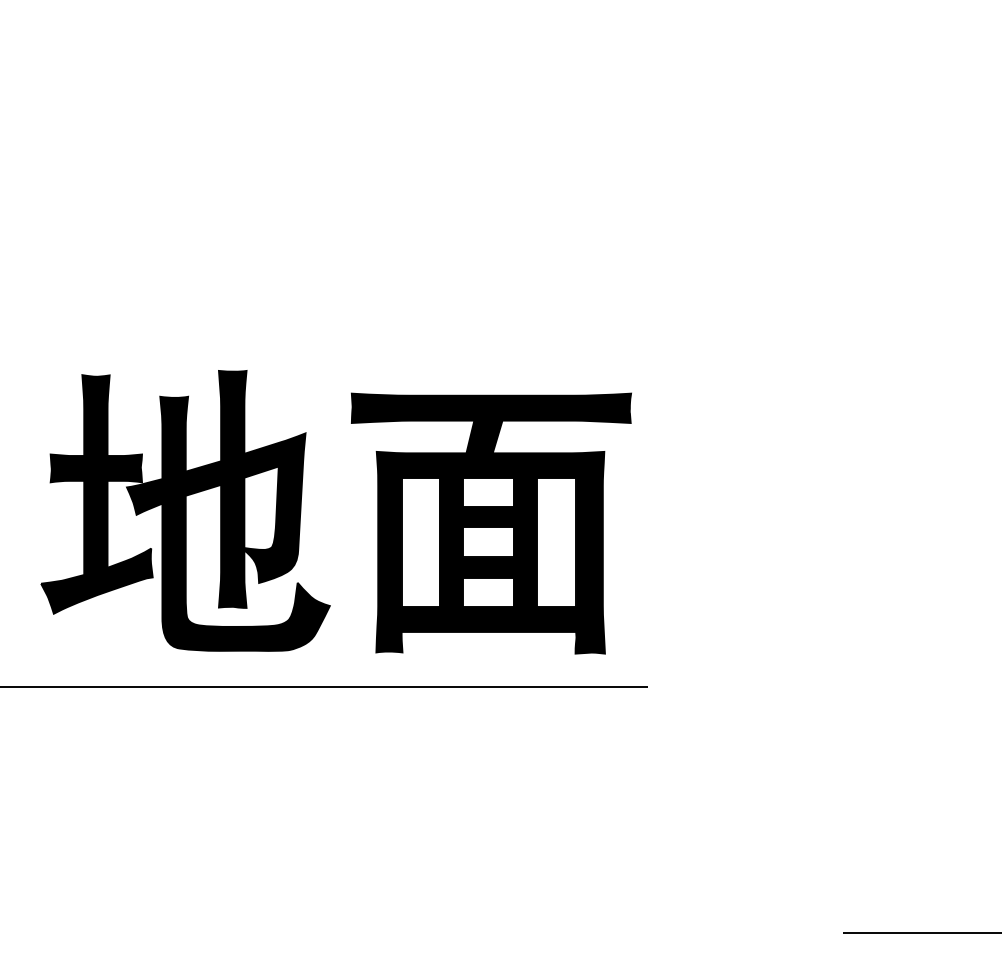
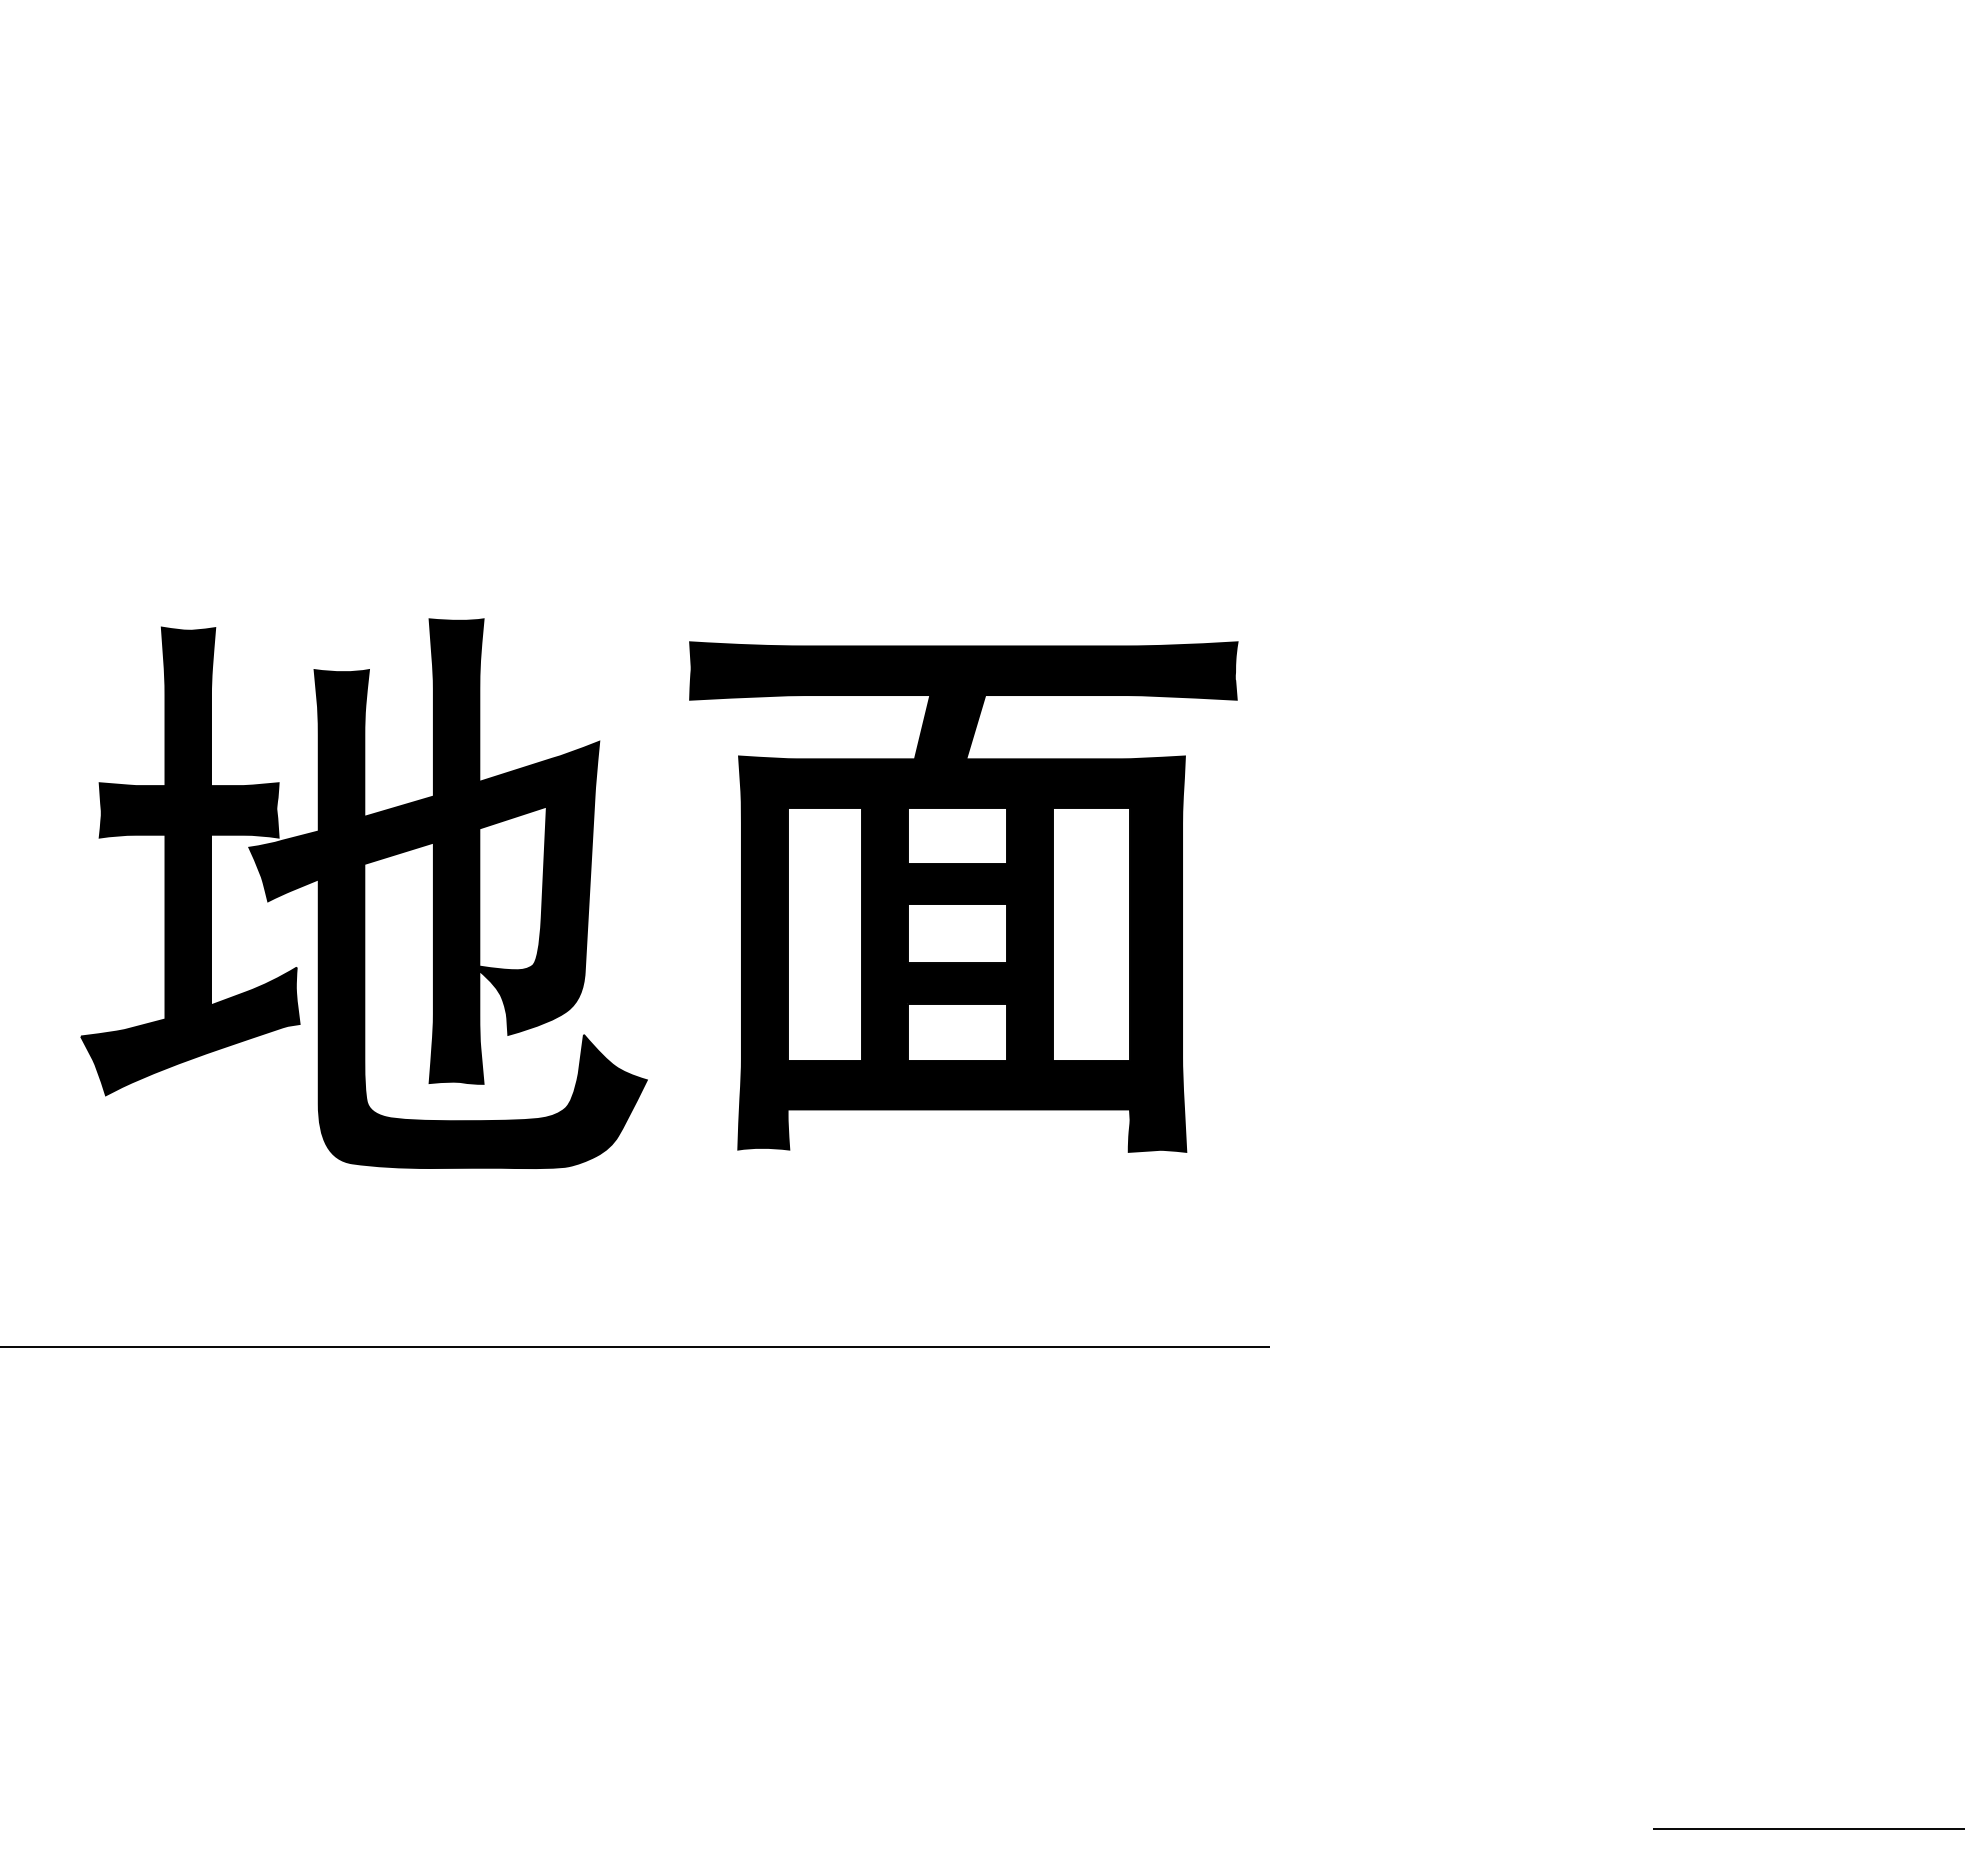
part: (185, 510) -> (363, 892), moved
part: (491, 523) -> (963, 896), moved

